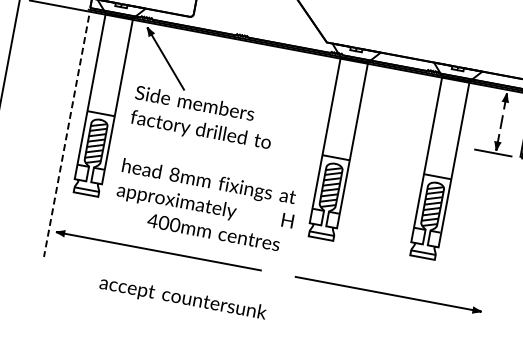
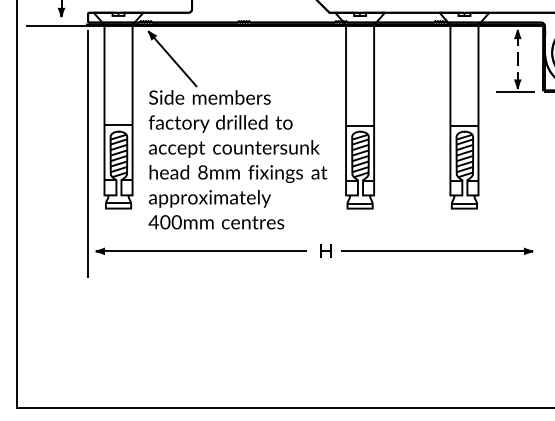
line: (66, 136) -> (88, 154), dashed -> solid
text: (287, 220) -> (325, 250), moved
text: (213, 232) -> (216, 222), moved
text: (183, 298) -> (234, 148), moved

